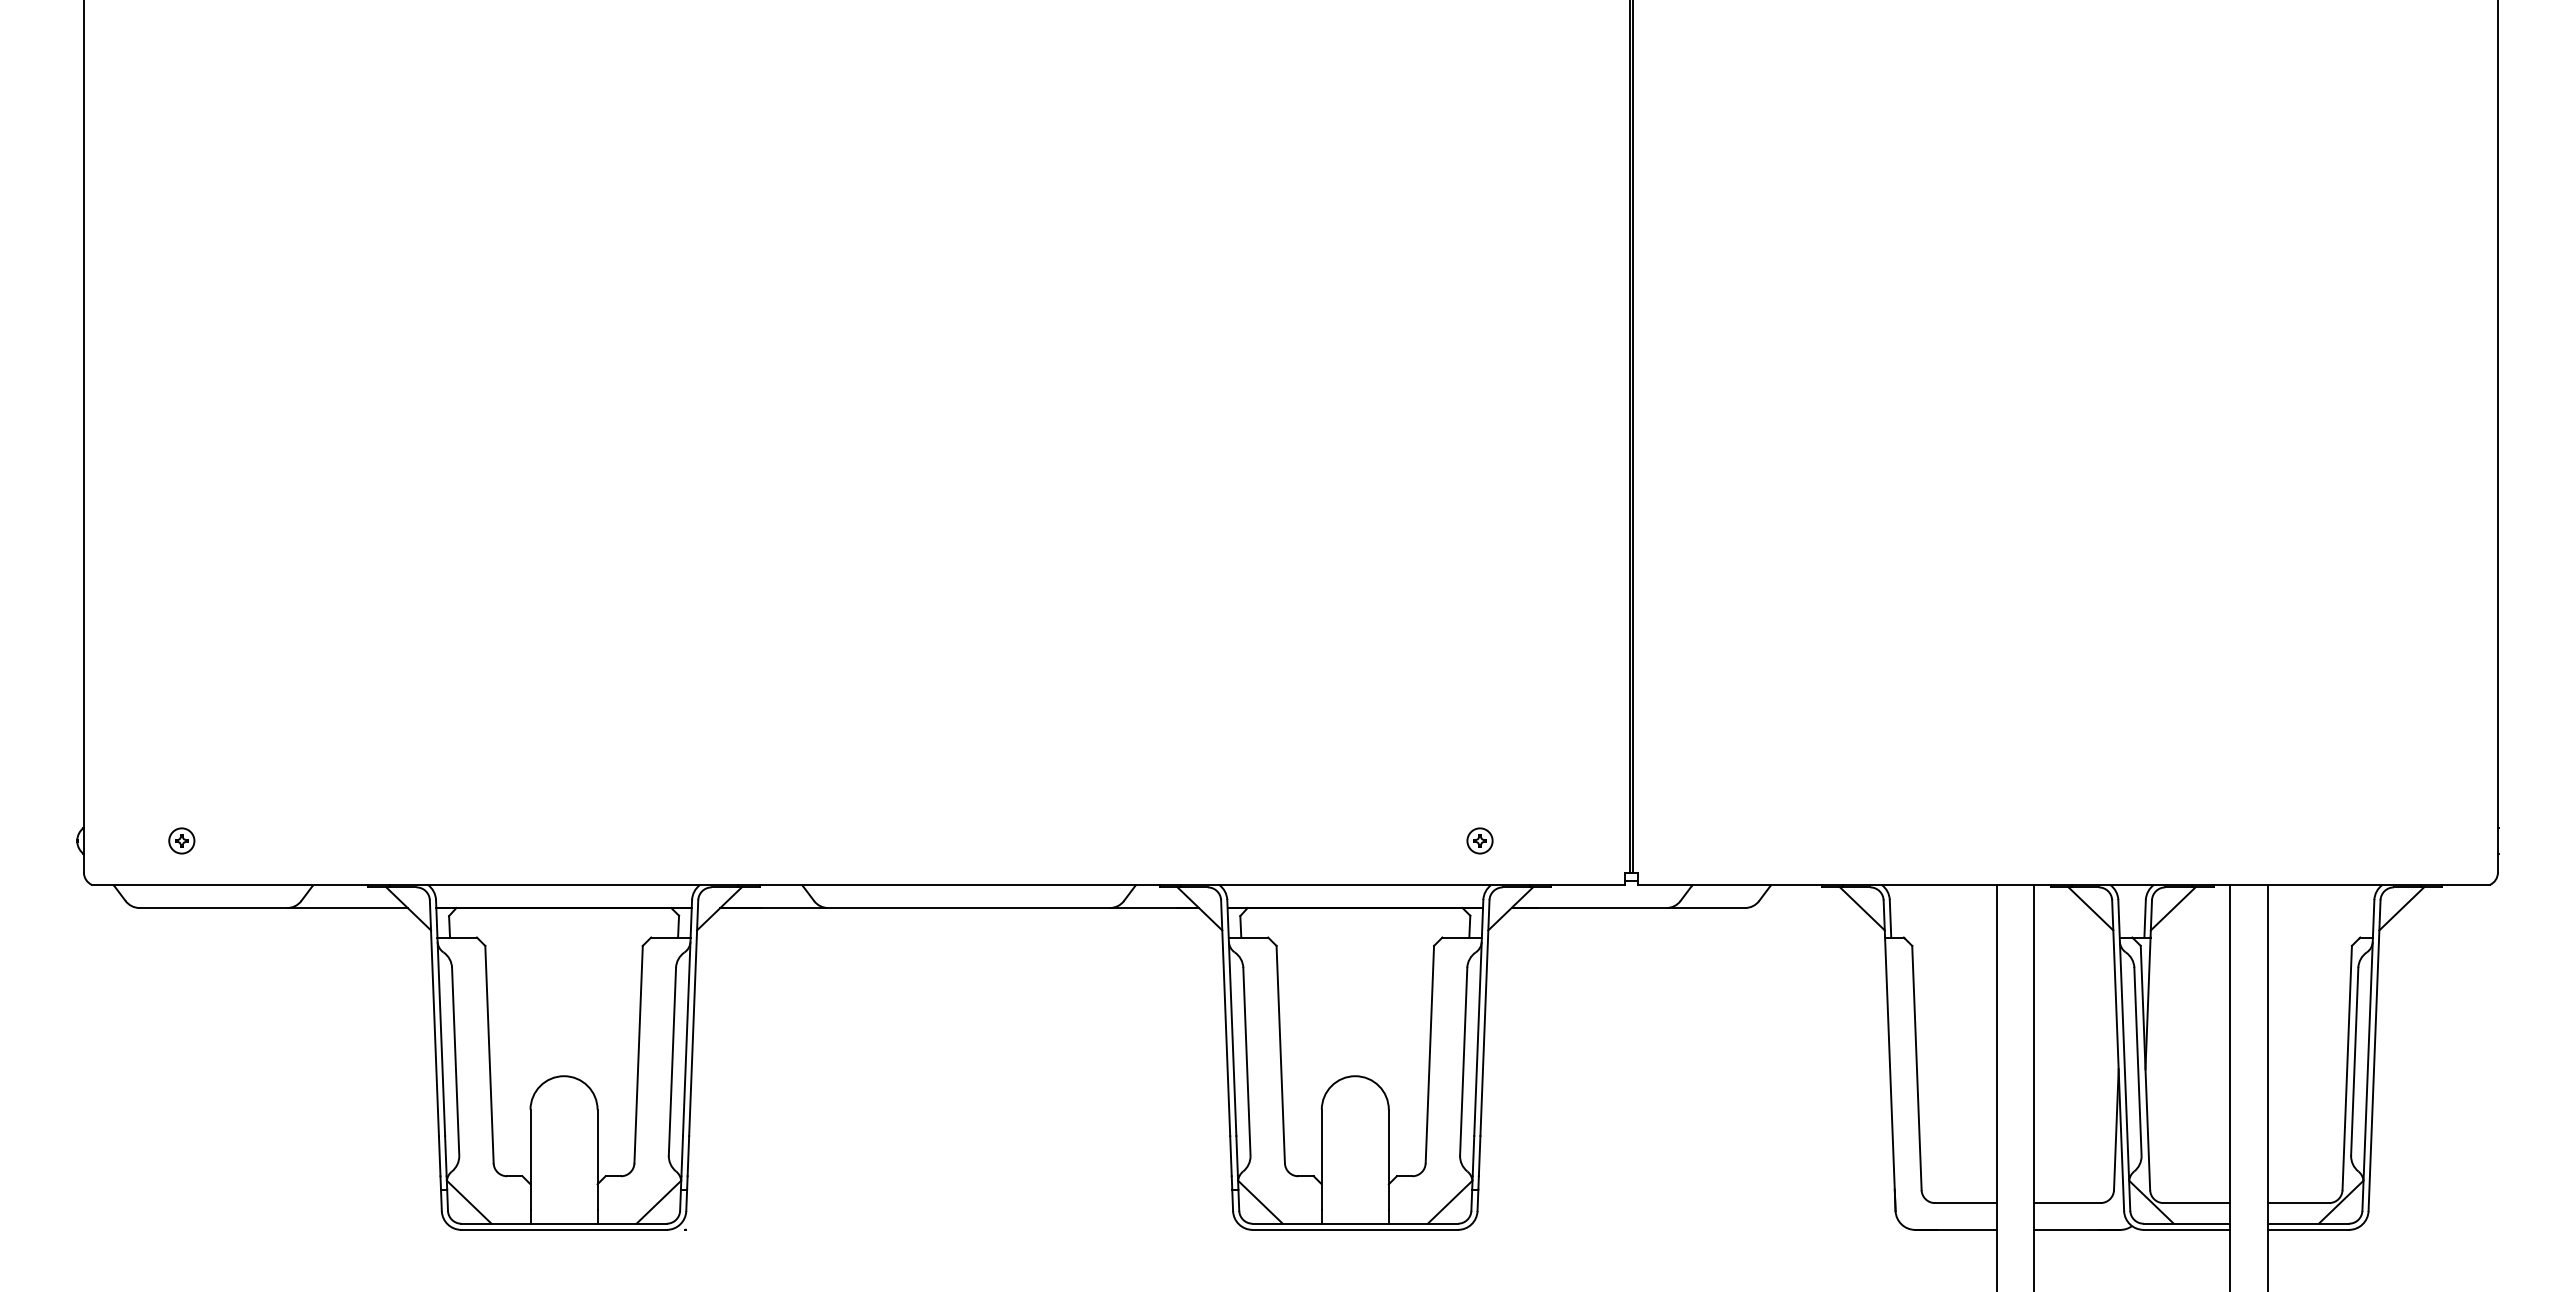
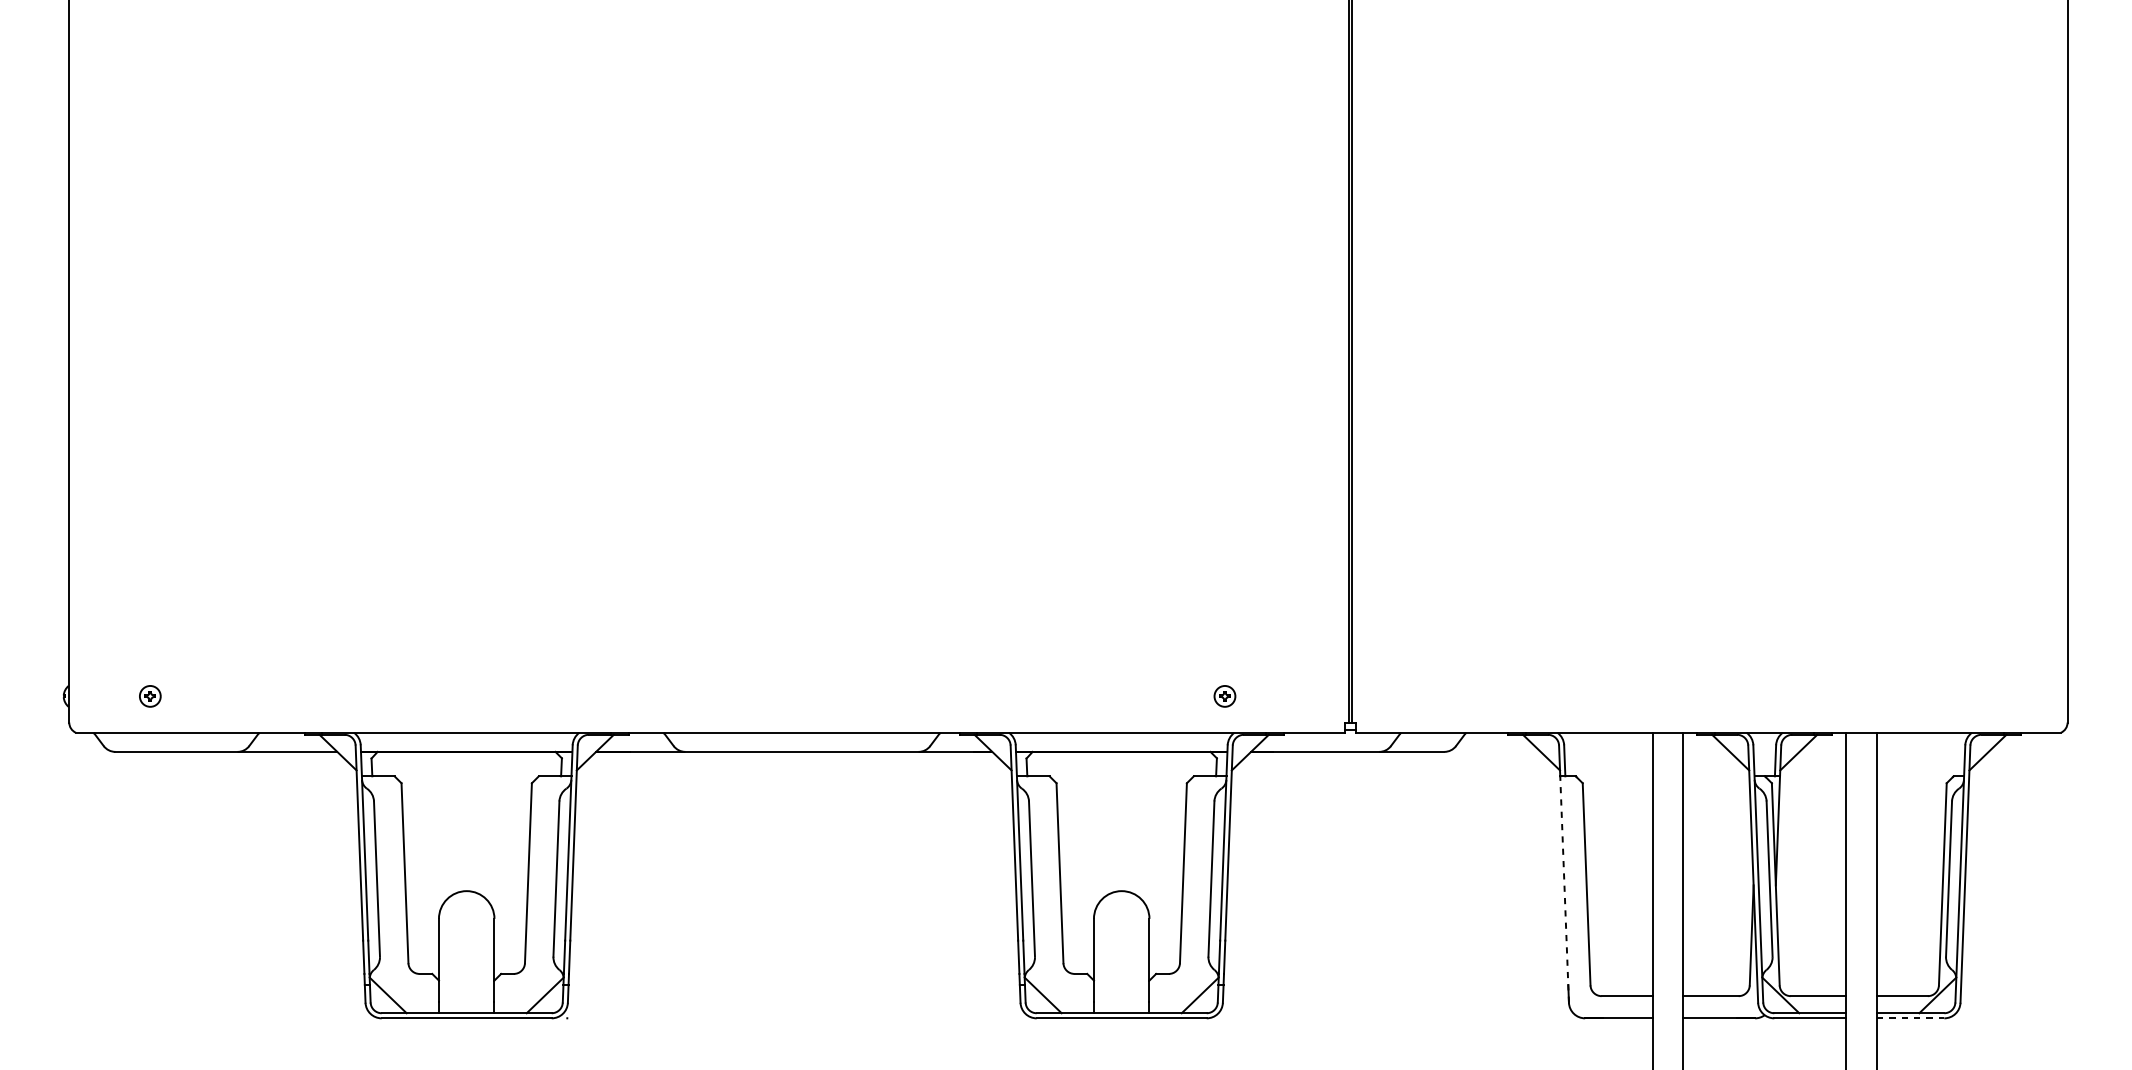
line: (1890, 1074) -> (1564, 889), solid -> dashed
line: (2308, 1229) -> (1910, 1018), solid -> dashed

